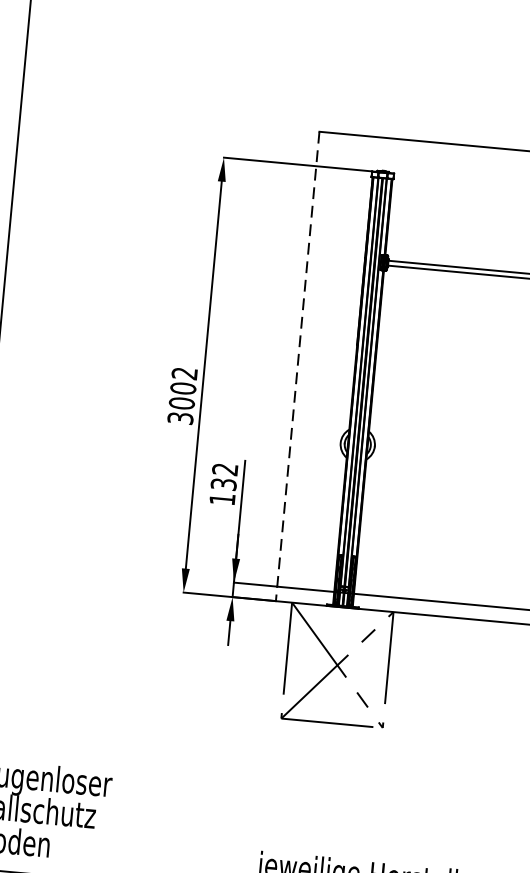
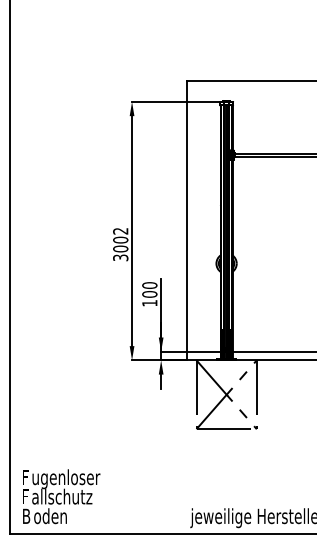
line: (296, 367) -> (186, 221), dashed -> solid
text: (224, 476) -> (149, 289), 132 -> 100

